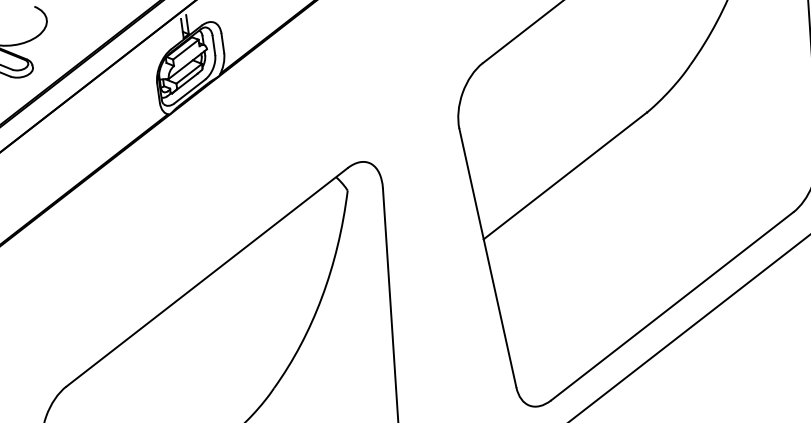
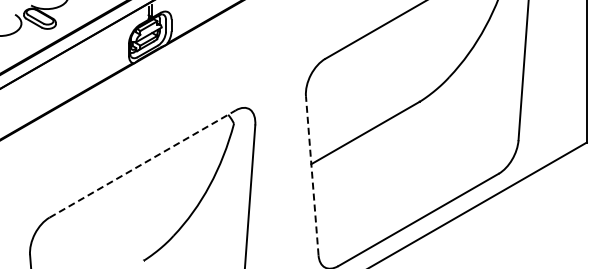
line: (488, 257) -> (312, 175), solid -> dashed
line: (208, 276) -> (143, 163), solid -> dashed

